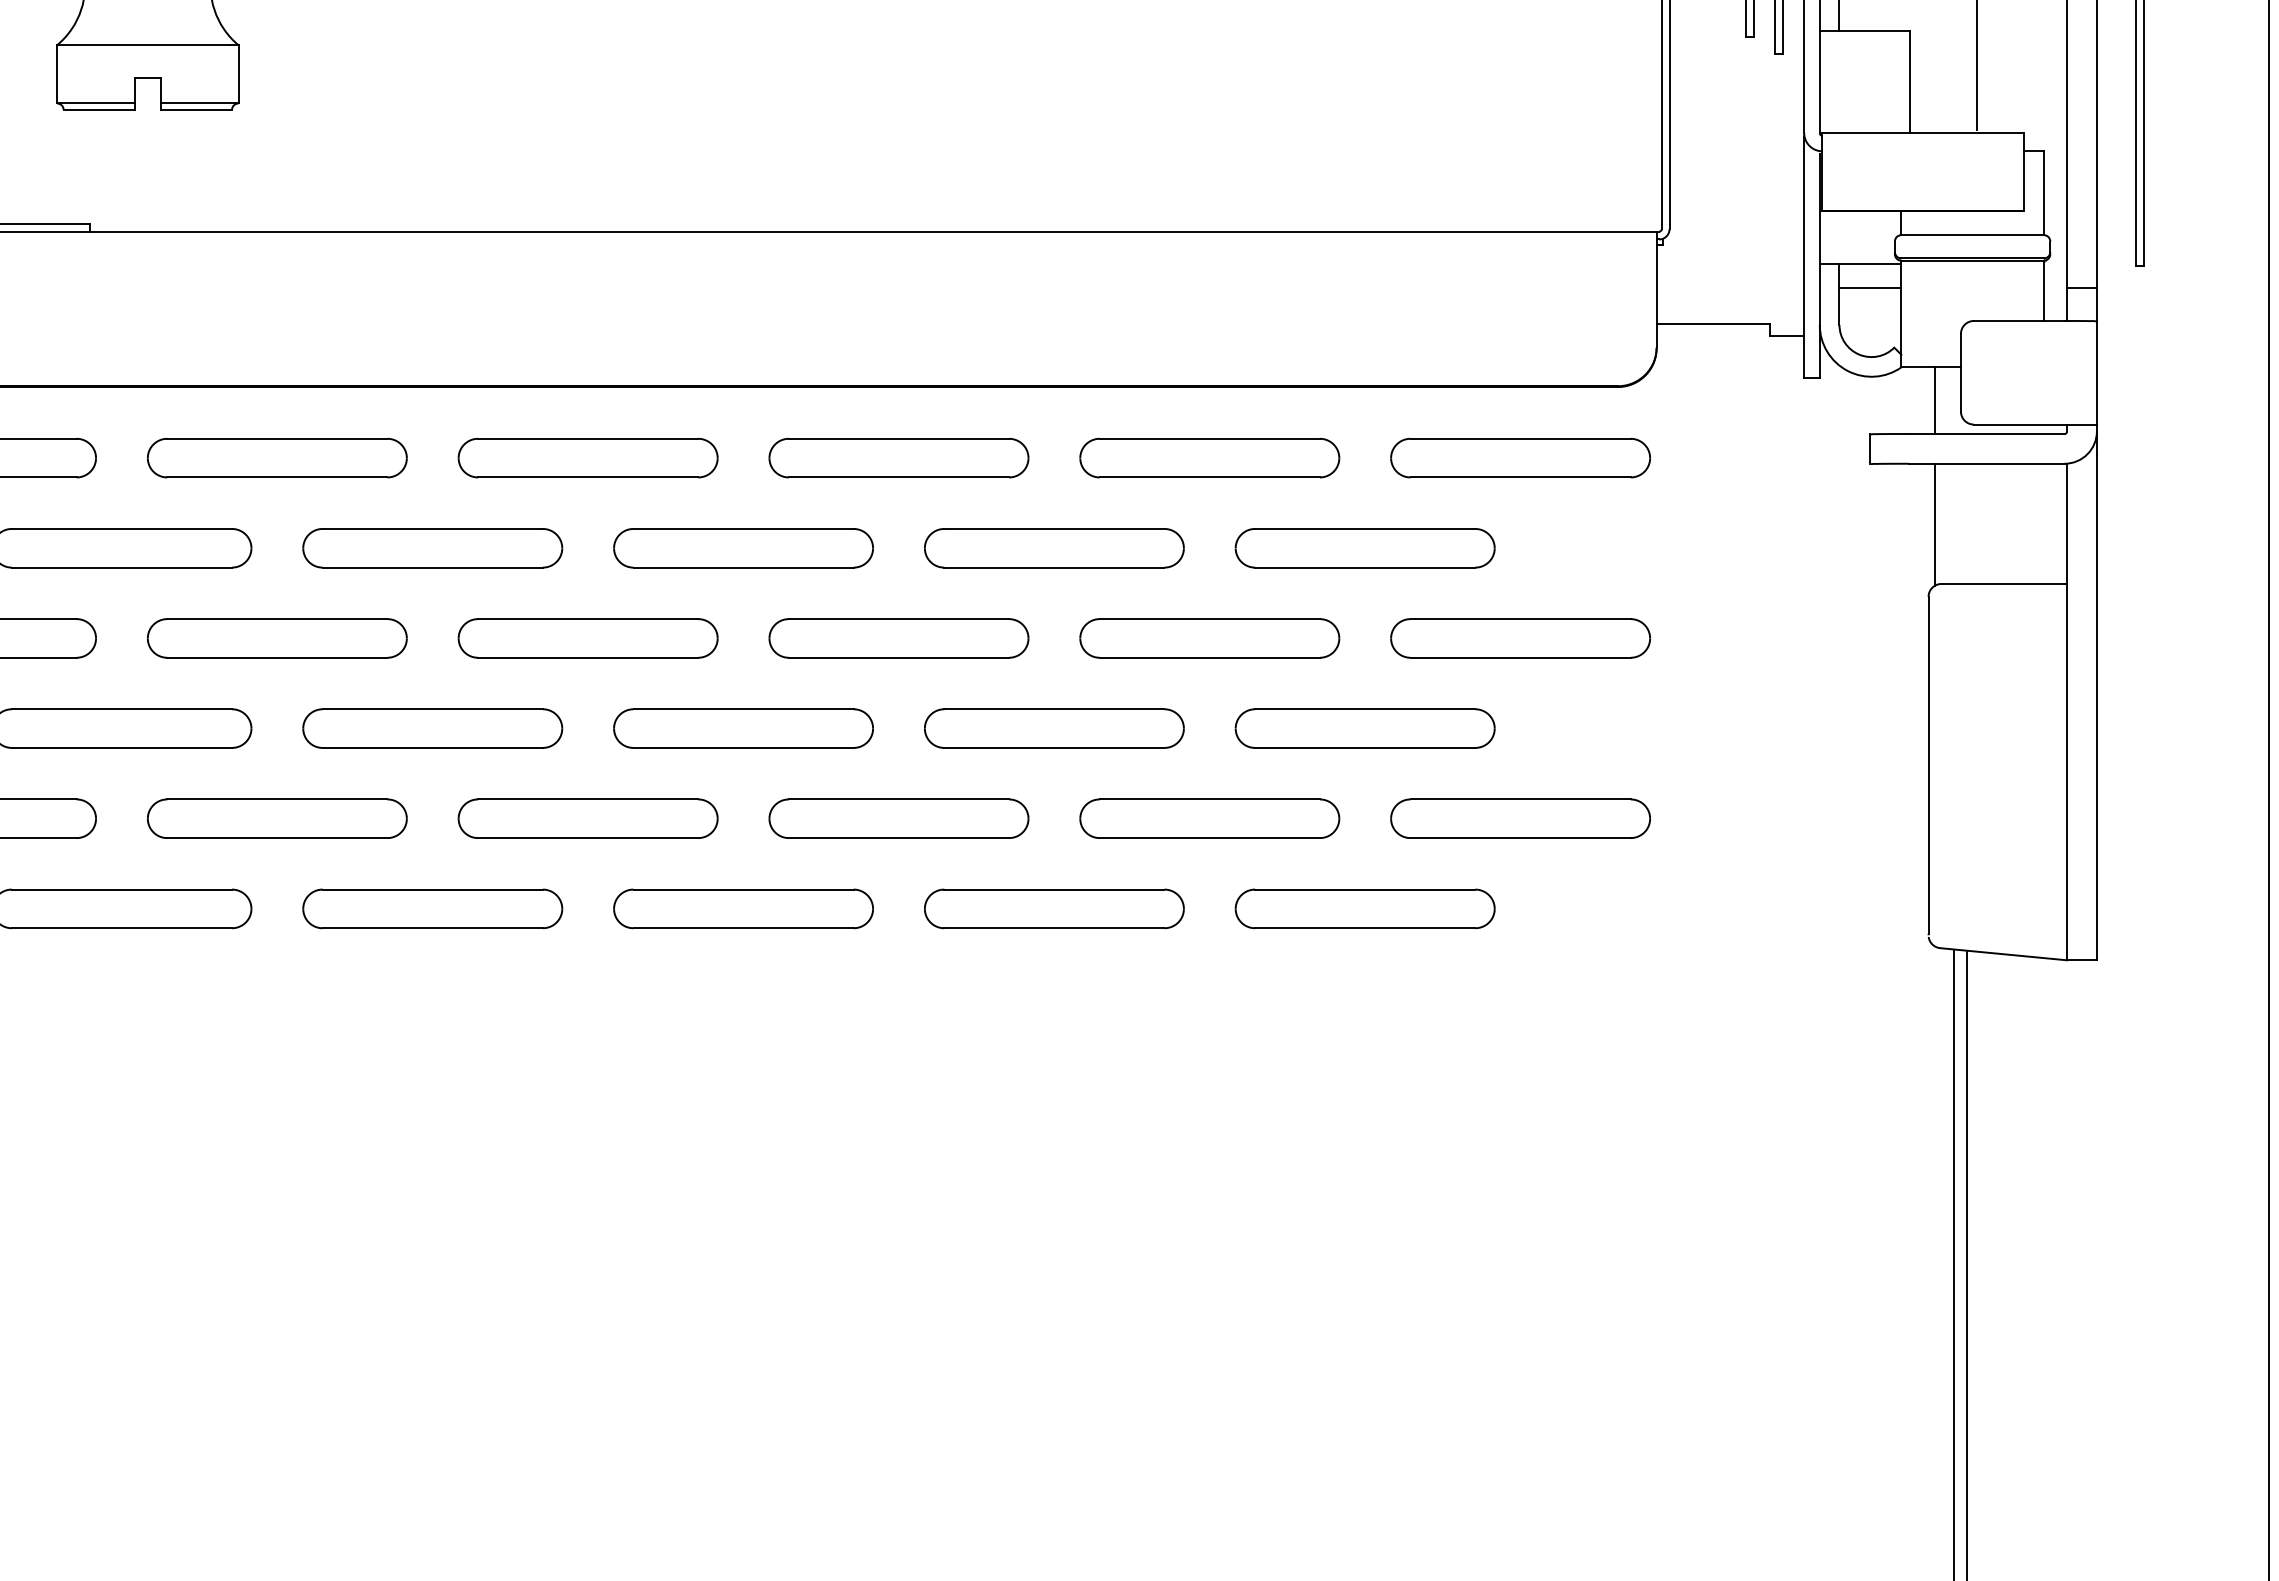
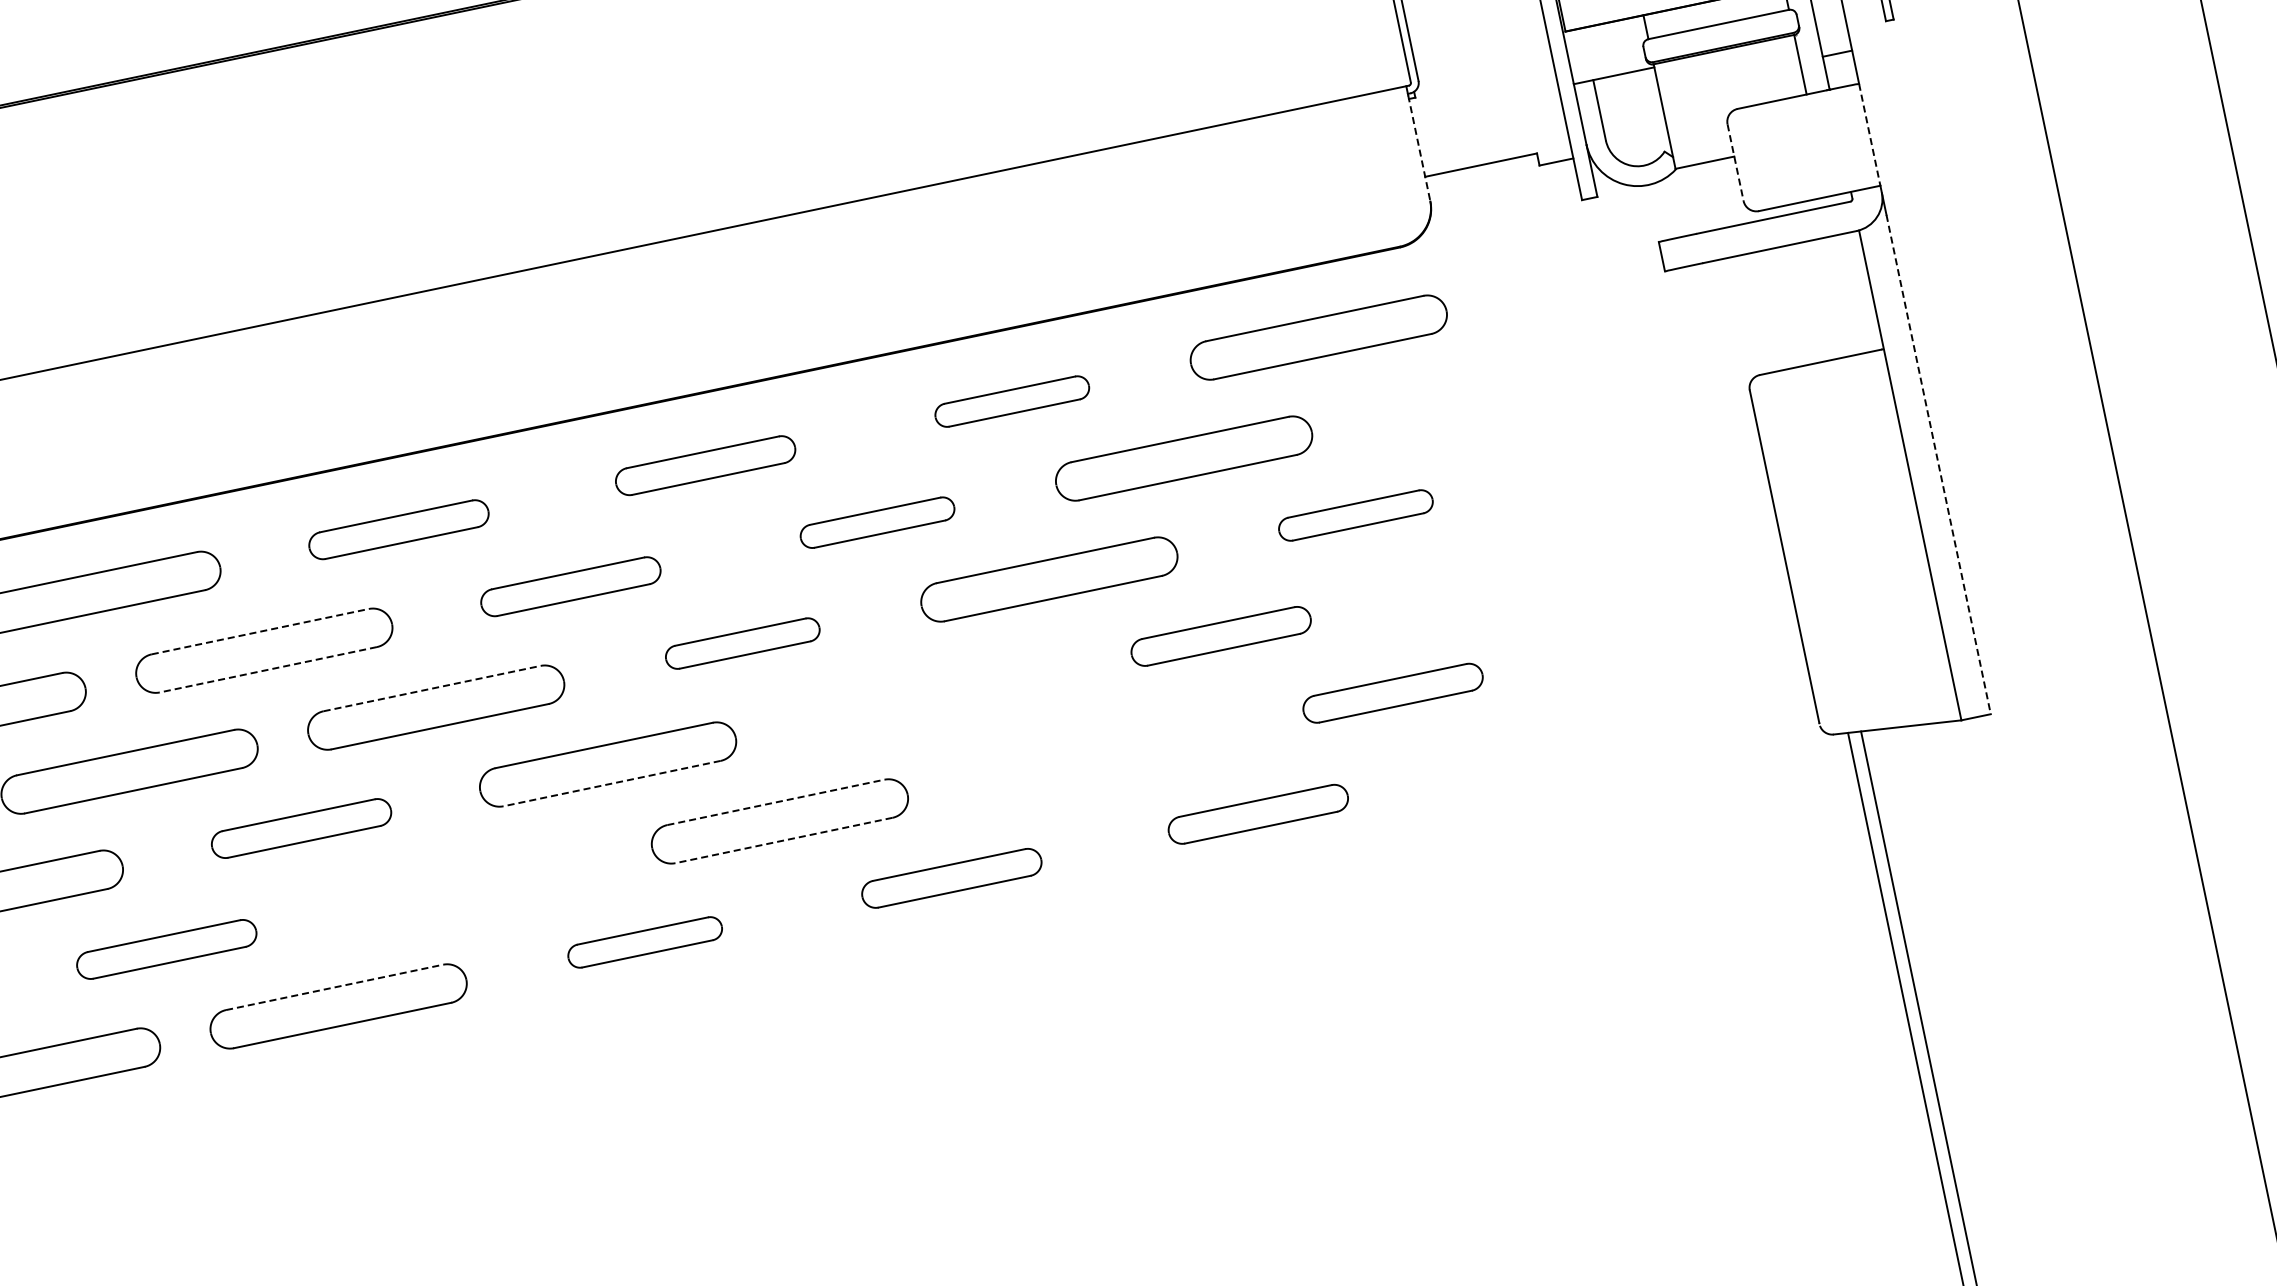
line: (1870, 287) -> (1628, 97), removed
line: (1656, 294) -> (1419, 148), solid -> dashed
line: (1960, 372) -> (1735, 162), solid -> dashed
line: (2096, 373) -> (1869, 135), solid -> dashed
line: (1935, 399) -> (1715, 194), removed
part: (587, 457) -> (398, 529), size x0.7
part: (898, 457) -> (705, 465), size x0.7
part: (1209, 457) -> (1011, 401), size x0.6
line: (1935, 524) -> (1741, 317), removed
line: (433, 528) -> (260, 631), solid -> dashed
part: (743, 548) -> (570, 586), size x0.7
part: (1054, 548) -> (877, 522), size x0.6
line: (432, 567) -> (268, 669), solid -> dashed
line: (588, 619) -> (432, 688), solid -> dashed
part: (898, 638) -> (742, 643), size x0.6
part: (1520, 638) -> (1355, 515), size x0.6
line: (2096, 707) -> (1938, 464), solid -> dashed
part: (432, 728) -> (301, 828), size x0.7
part: (1054, 728) -> (914, 700), removed
part: (1364, 728) -> (1220, 636), size x0.7
line: (743, 747) -> (611, 783), solid -> dashed
line: (899, 799) -> (776, 802), solid -> dashed
part: (277, 818) -> (166, 949), size x0.7
part: (587, 818) -> (472, 885), removed
part: (1209, 818) -> (1086, 757), removed
part: (1520, 818) -> (1392, 693), size x0.7
line: (898, 838) -> (783, 841), solid -> dashed
line: (433, 889) -> (335, 987), solid -> dashed
part: (743, 908) -> (645, 942), size x0.6
part: (1054, 908) -> (951, 877), size x0.7
part: (1364, 908) -> (1257, 814), size x0.7

